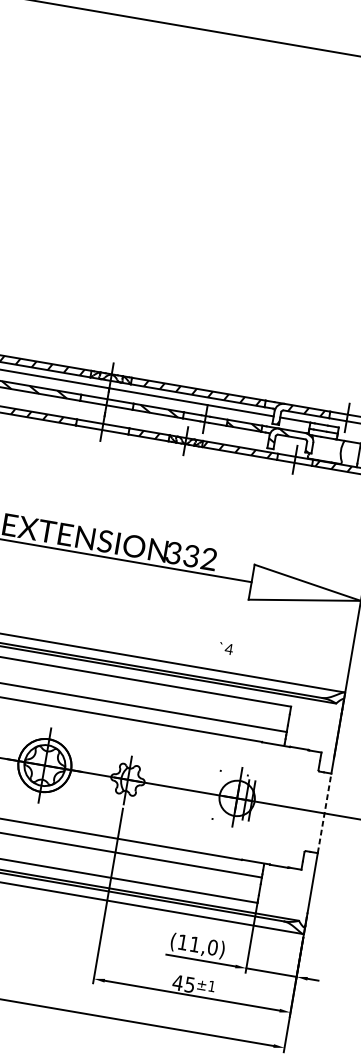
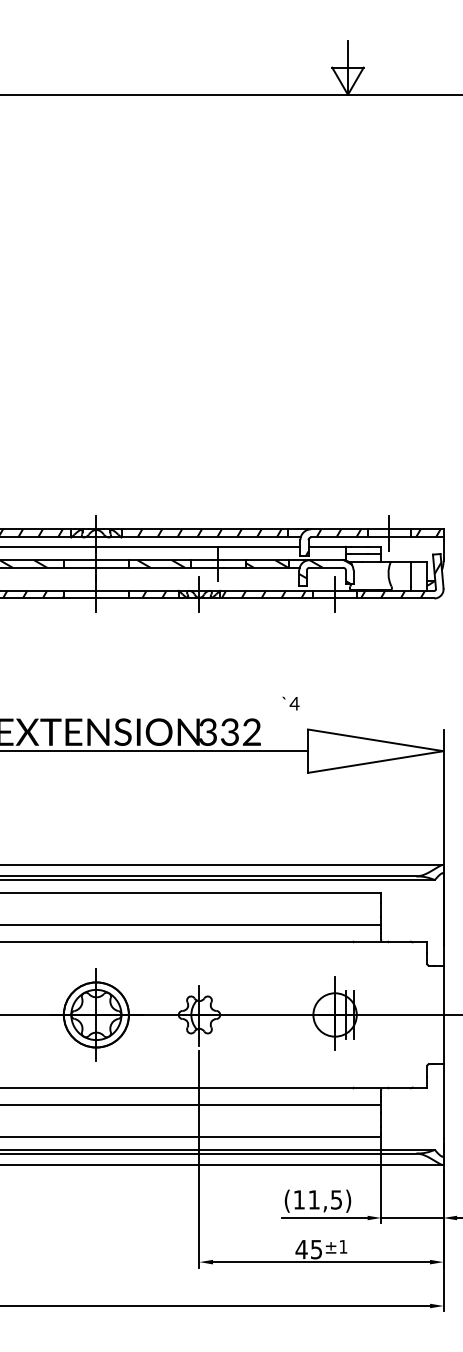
text: (225, 648) -> (290, 703), moved
line: (324, 812) -> (443, 1014), dashed -> solid
text: (212, 947) -> (336, 1199), (11,0) -> (11,5)

